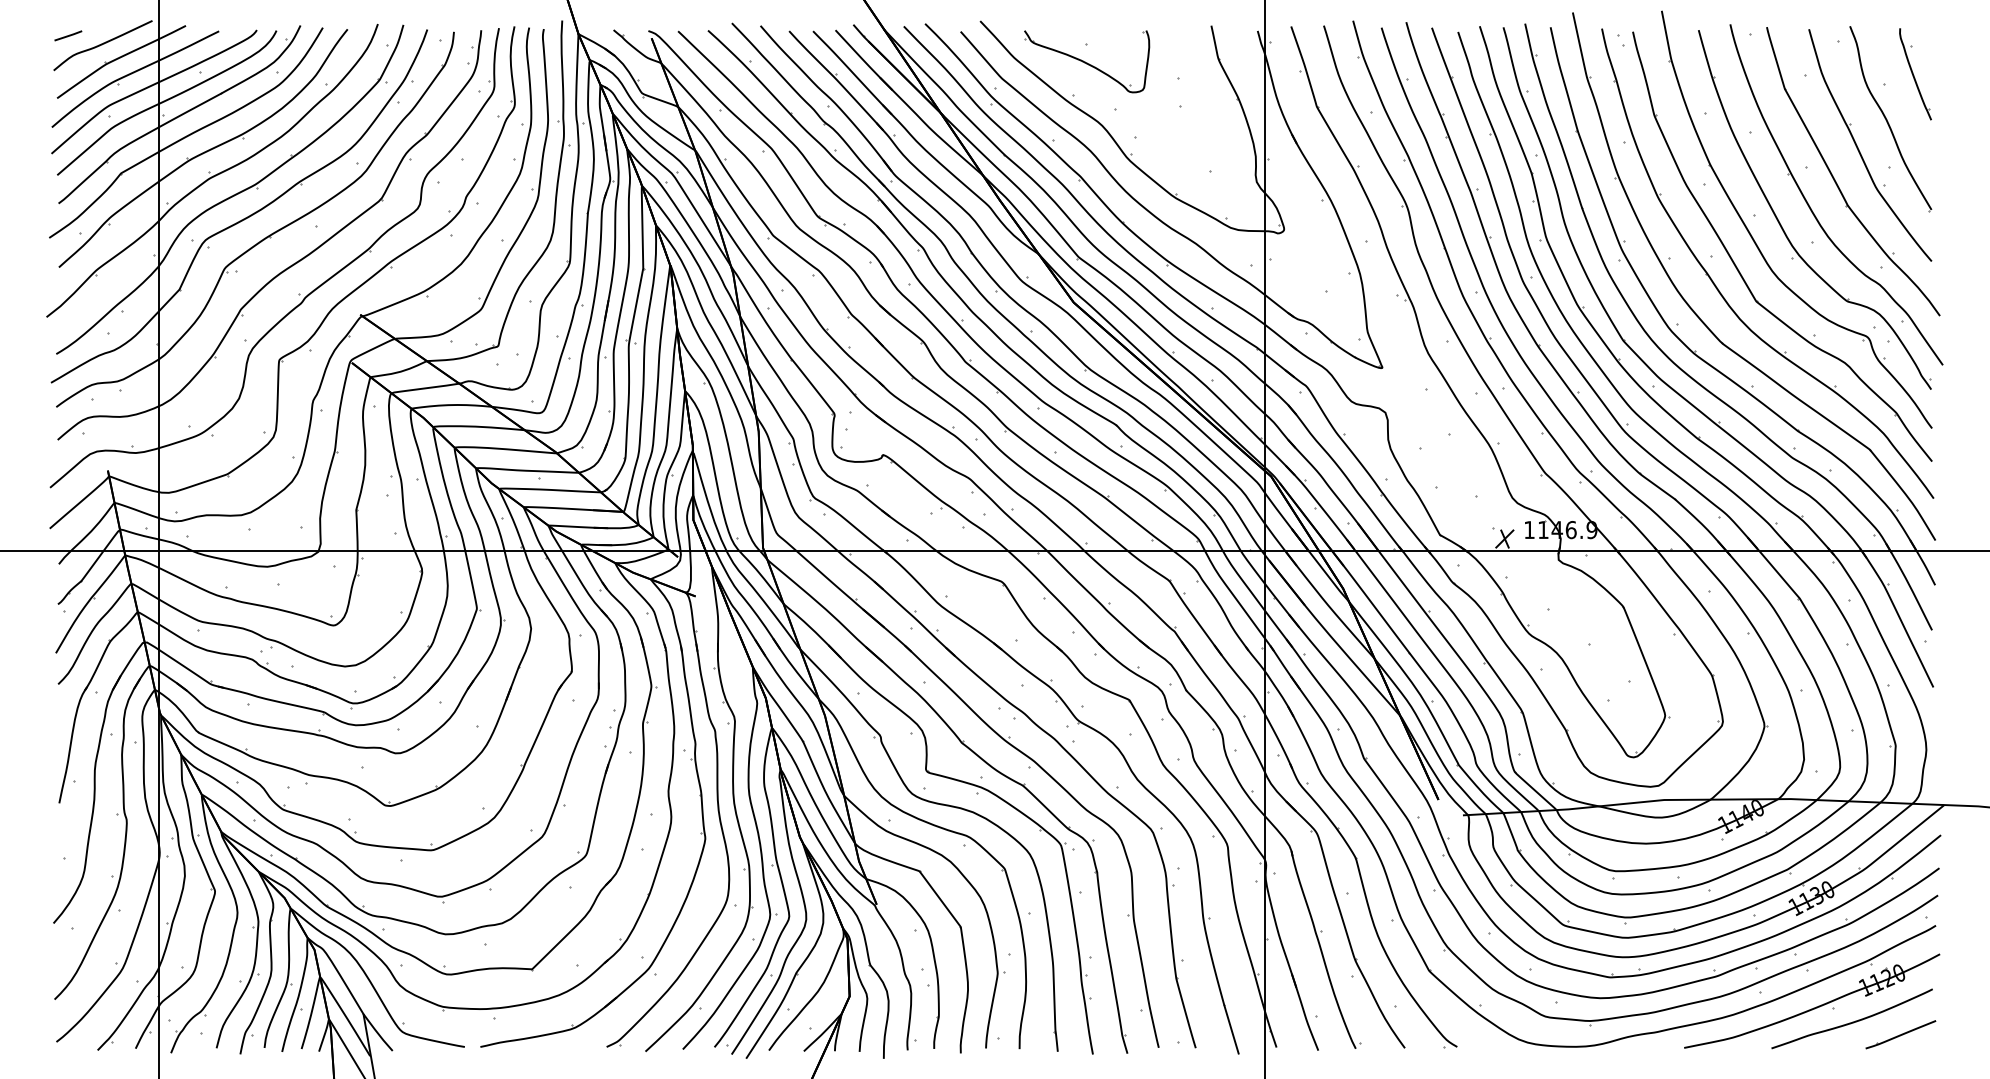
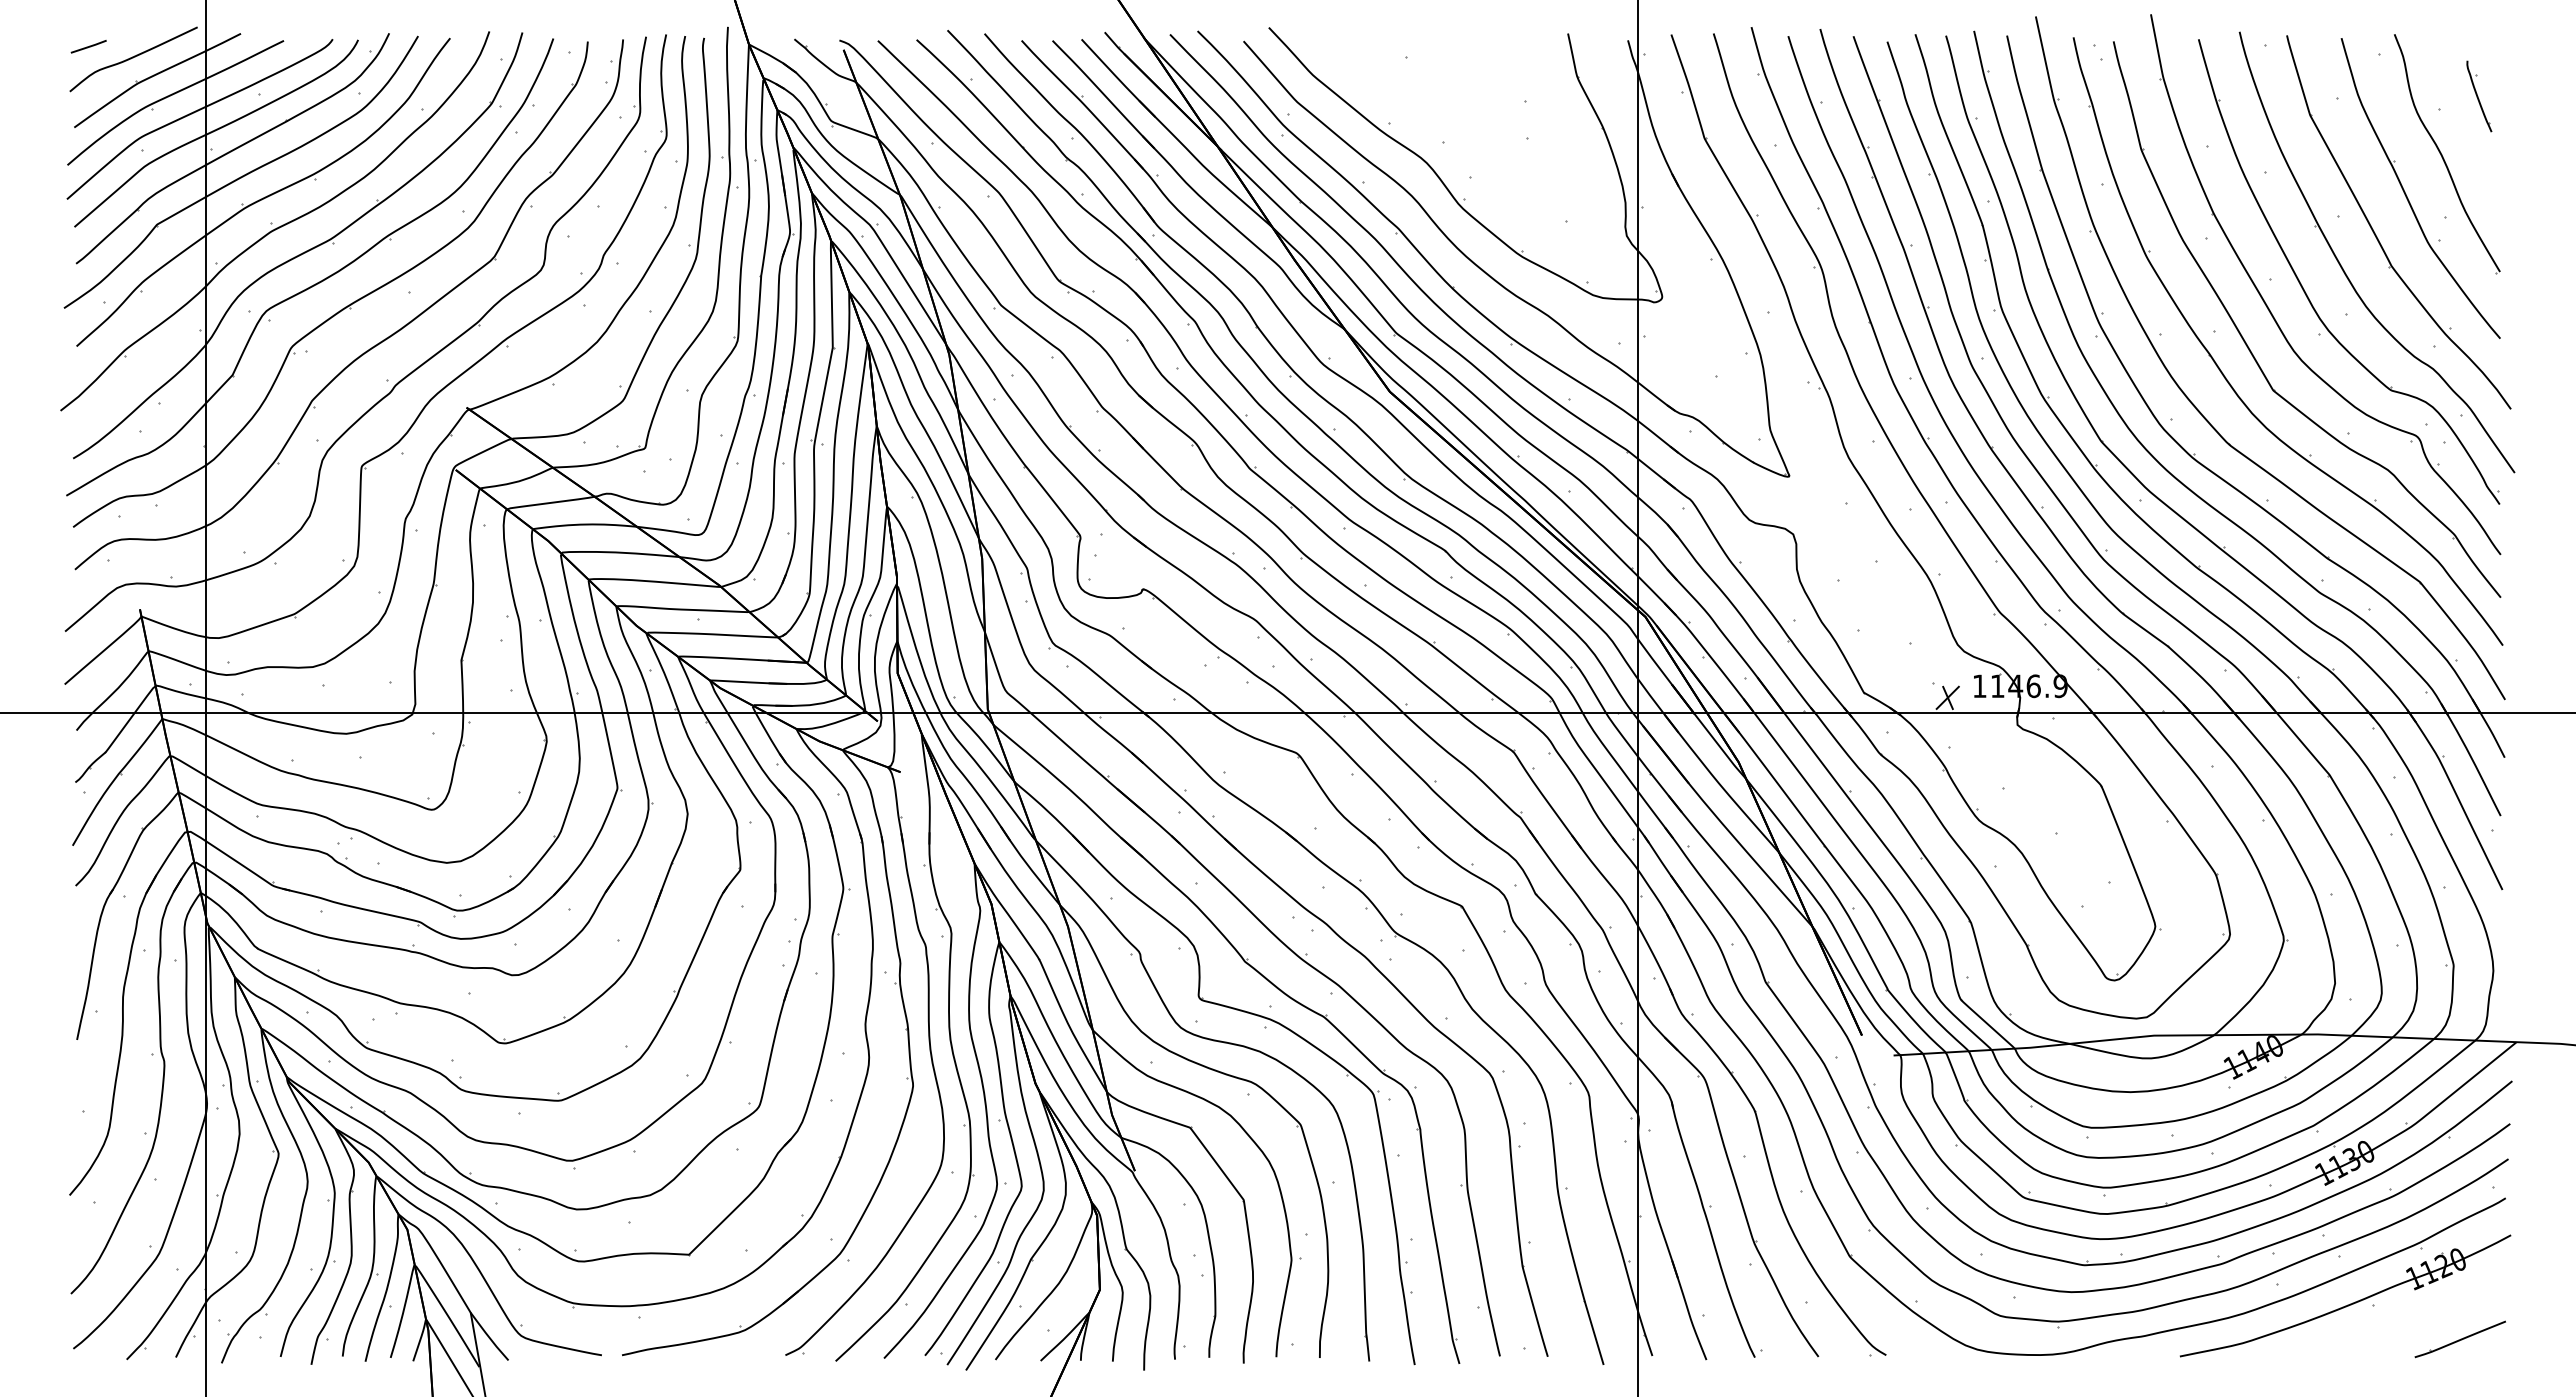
part: (1086, 61) -> (1406, 79), removed
part: (1915, 74) -> (2479, 96), size x0.6
curve: (1853, 1021) -> (2398, 1322), removed

